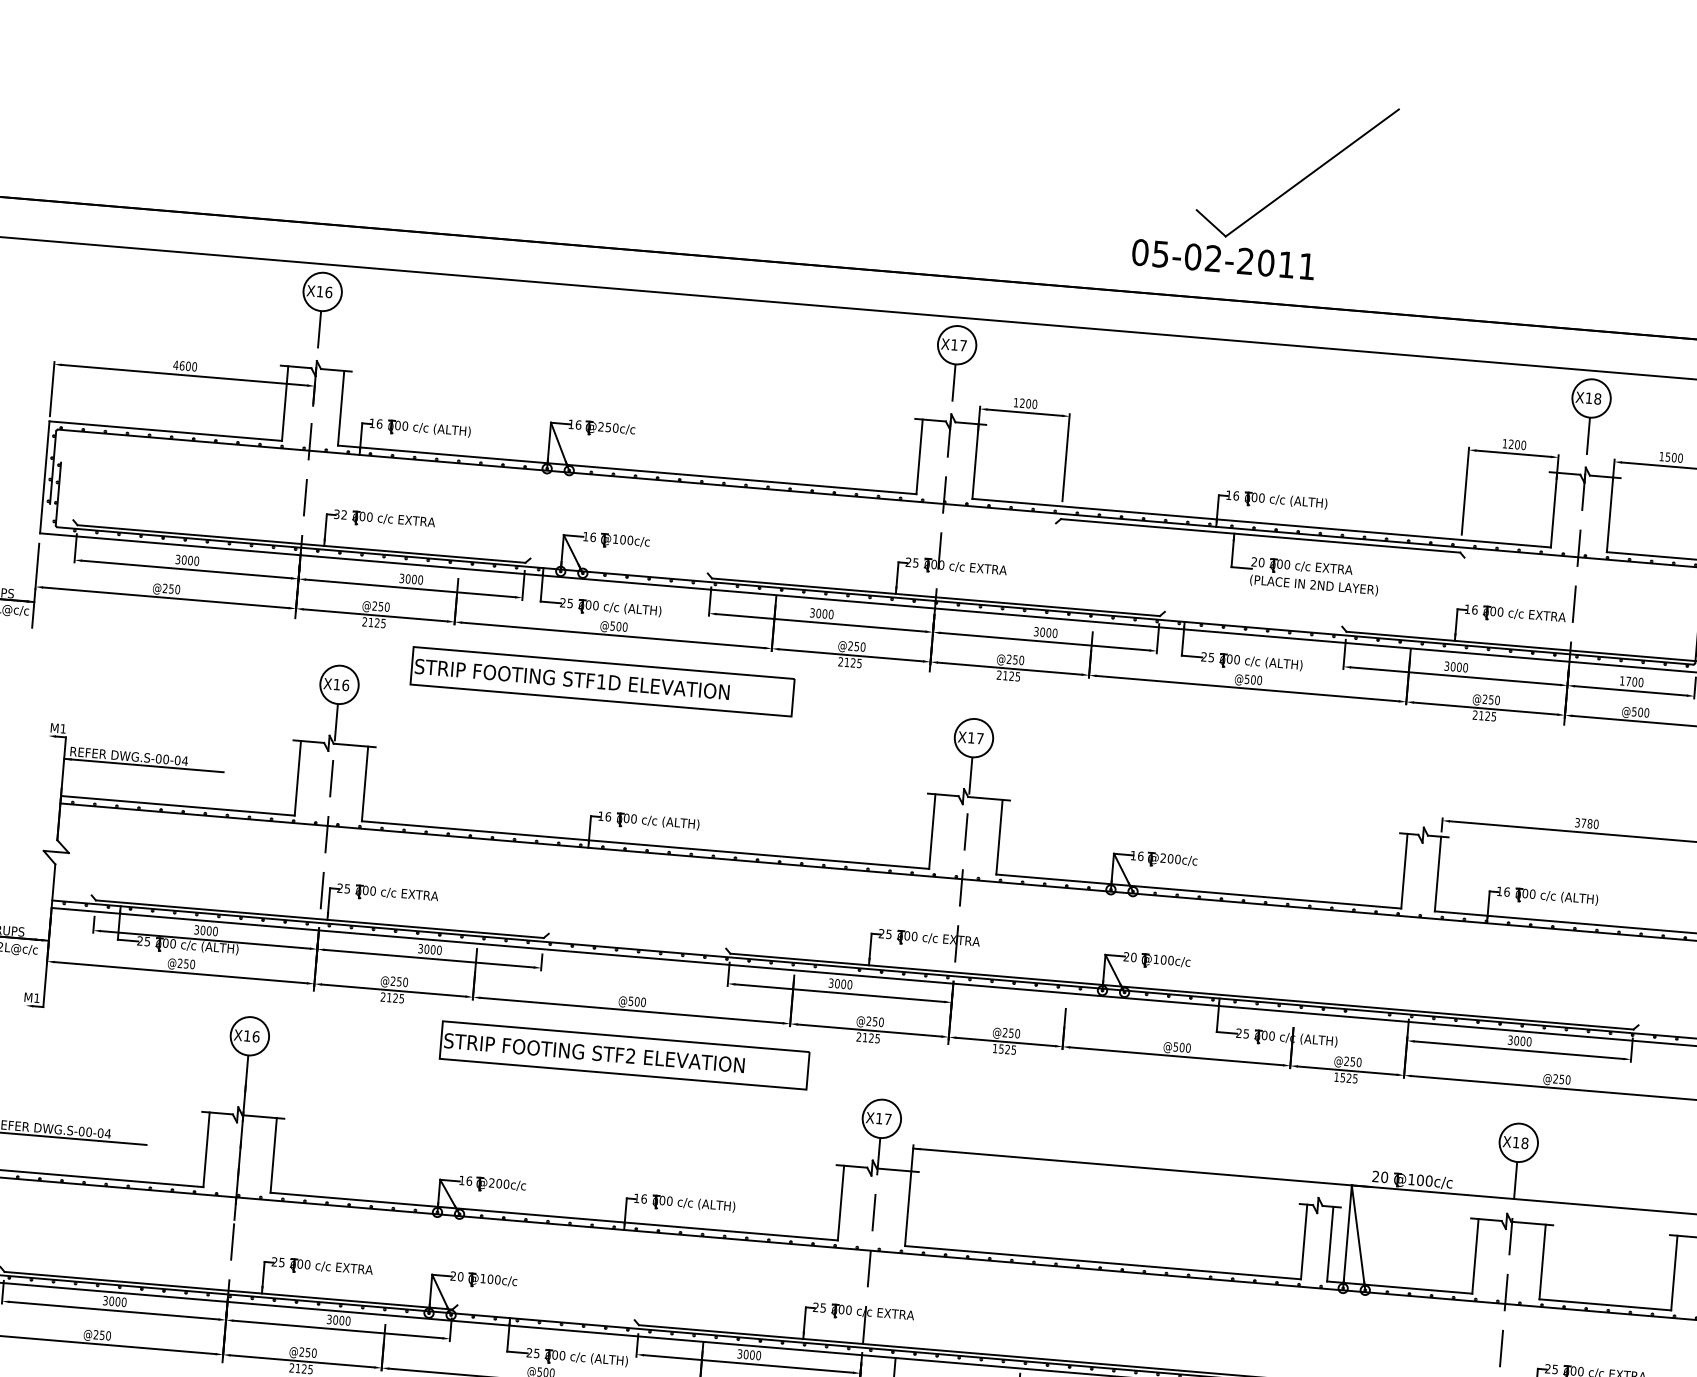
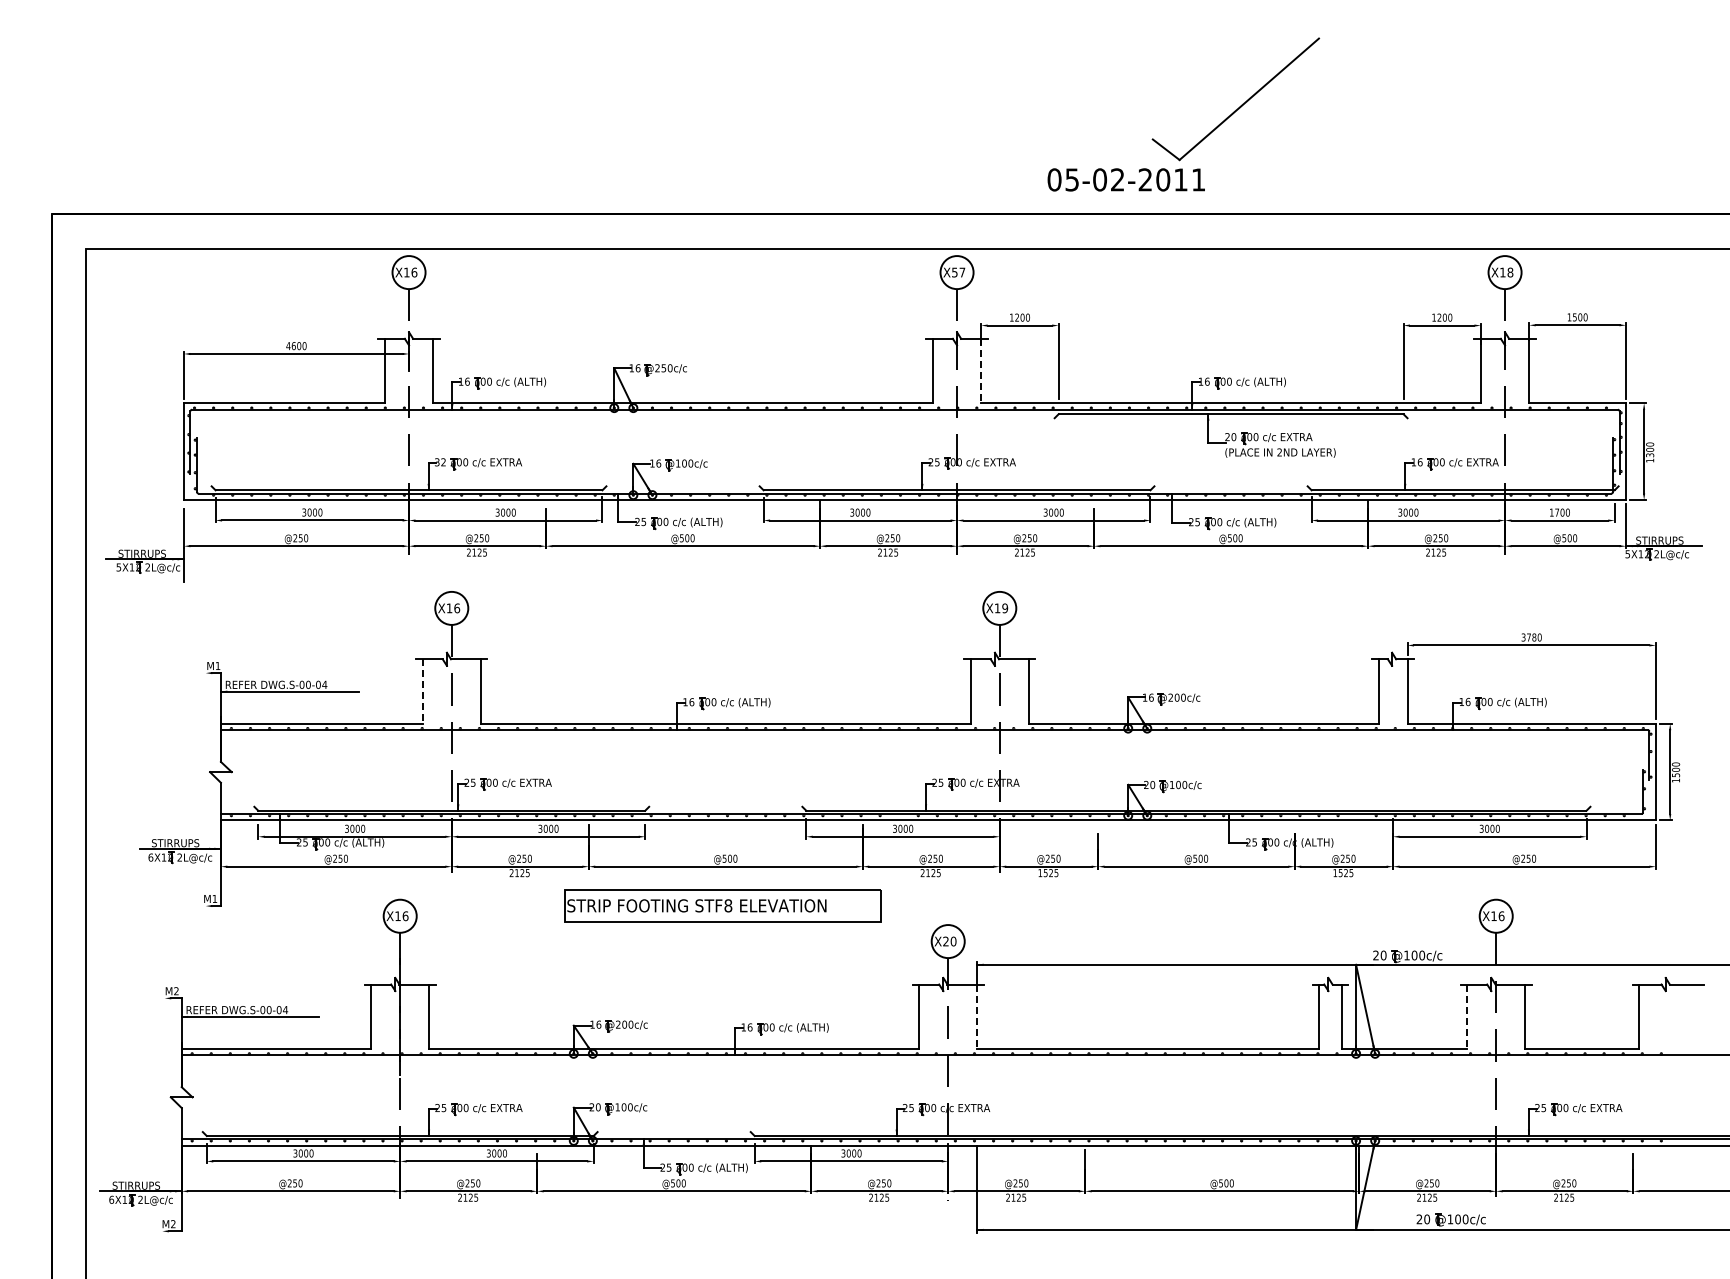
text: (1222, 258) -> (1125, 179), moved
text: (954, 344) -> (954, 272), X17 -> X57
line: (975, 462) -> (981, 371), solid -> dashed
part: (602, 681) -> (677, 586), removed
text: (980, 738) -> (1005, 608), X17 -> X19
line: (297, 779) -> (422, 692), solid -> dashed
text: (631, 1055) -> (728, 905), STF2 -> STF8
text: (883, 1118) -> (949, 941), X17 -> X20
text: (1524, 1142) -> (1501, 915), X18 -> X16
line: (908, 1209) -> (977, 1017), solid -> dashed
line: (1475, 1257) -> (1467, 1017), solid -> dashed

